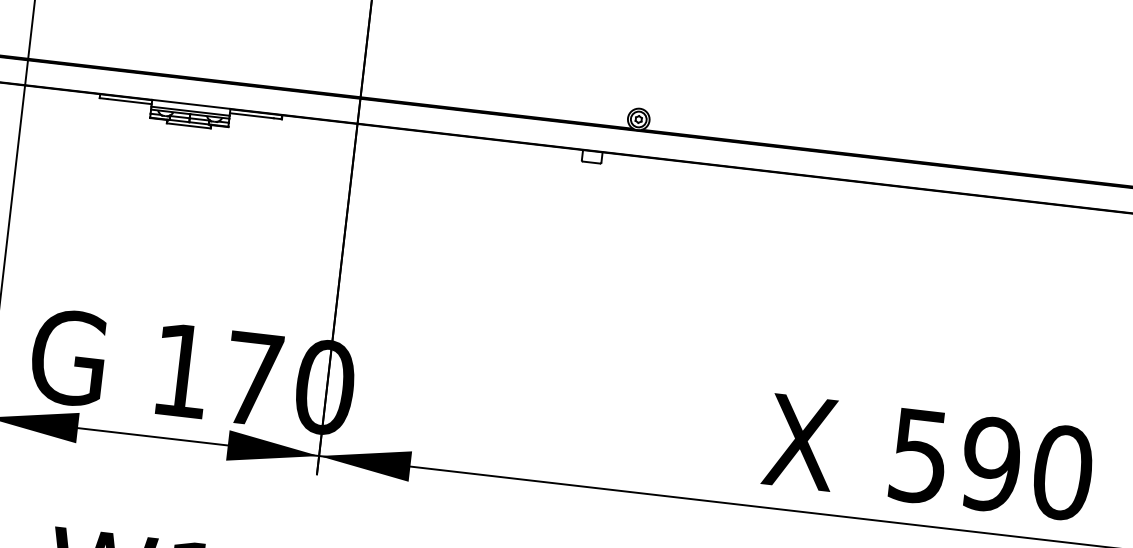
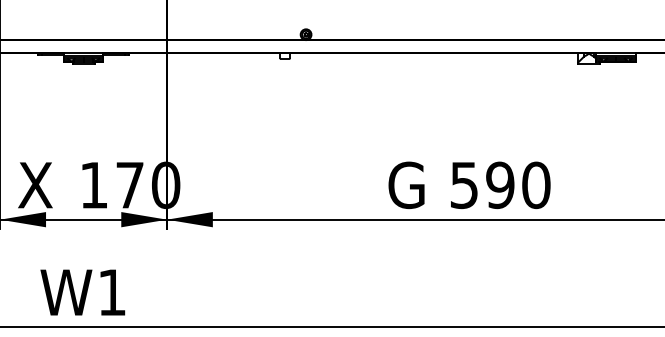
text: (66, 357) -> (36, 185), G -> X
text: (802, 442) -> (405, 185), X -> G

